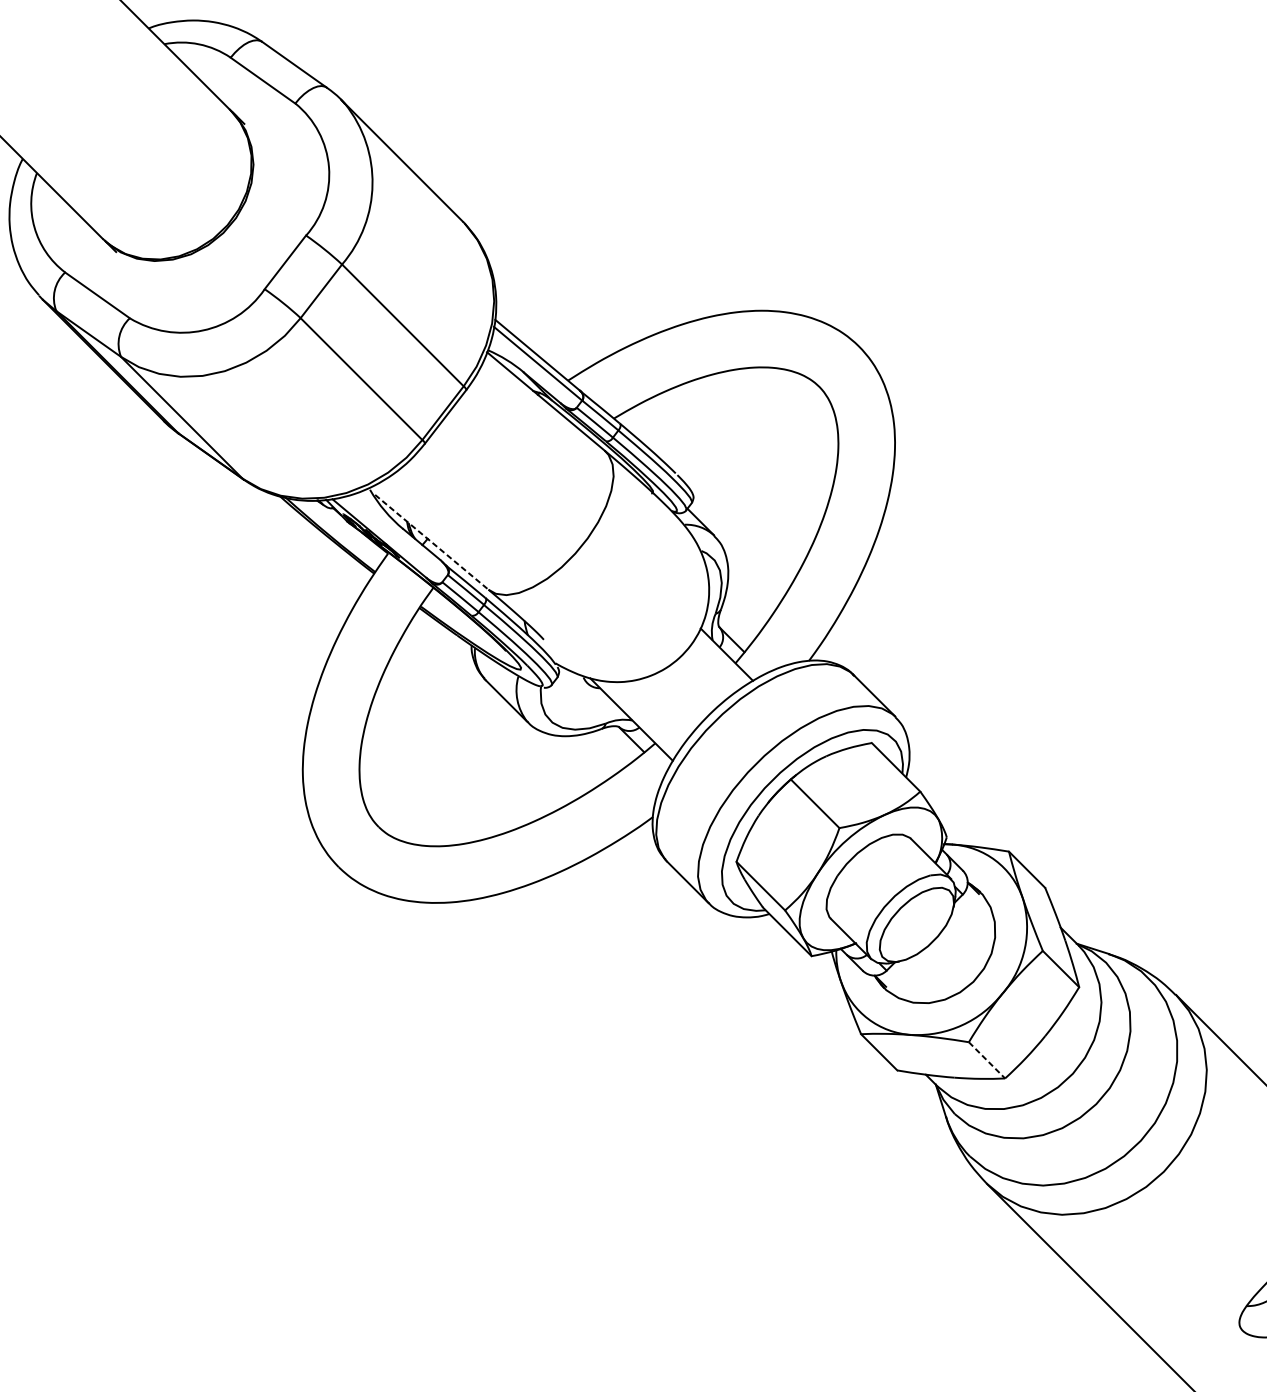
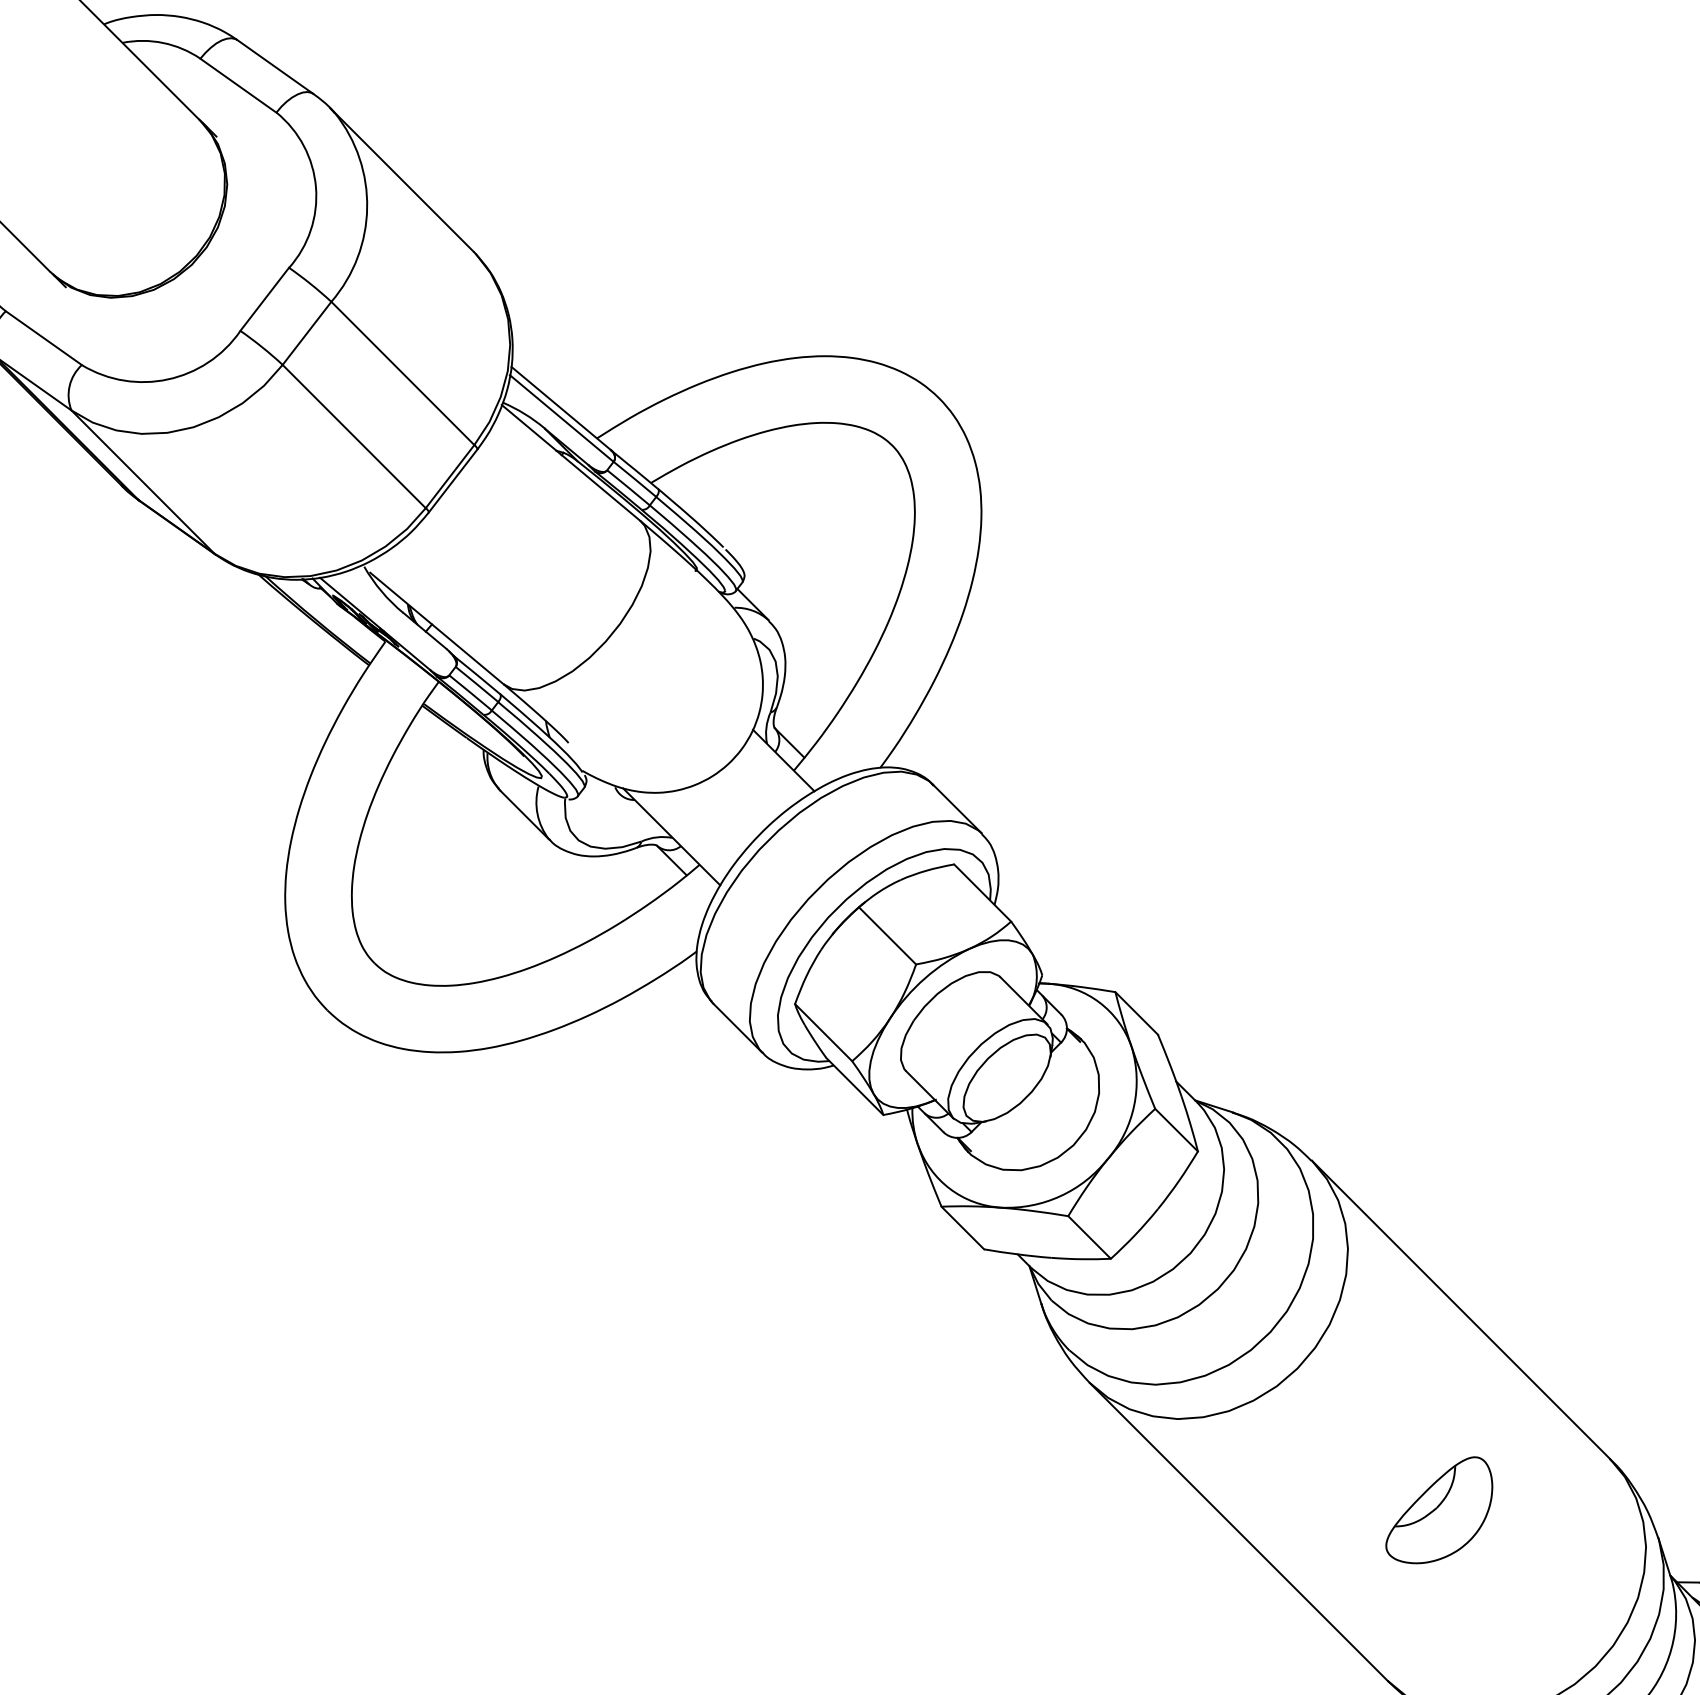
line: (431, 542) -> (436, 628), dashed -> solid
line: (986, 1060) -> (1089, 1237), dashed -> solid

